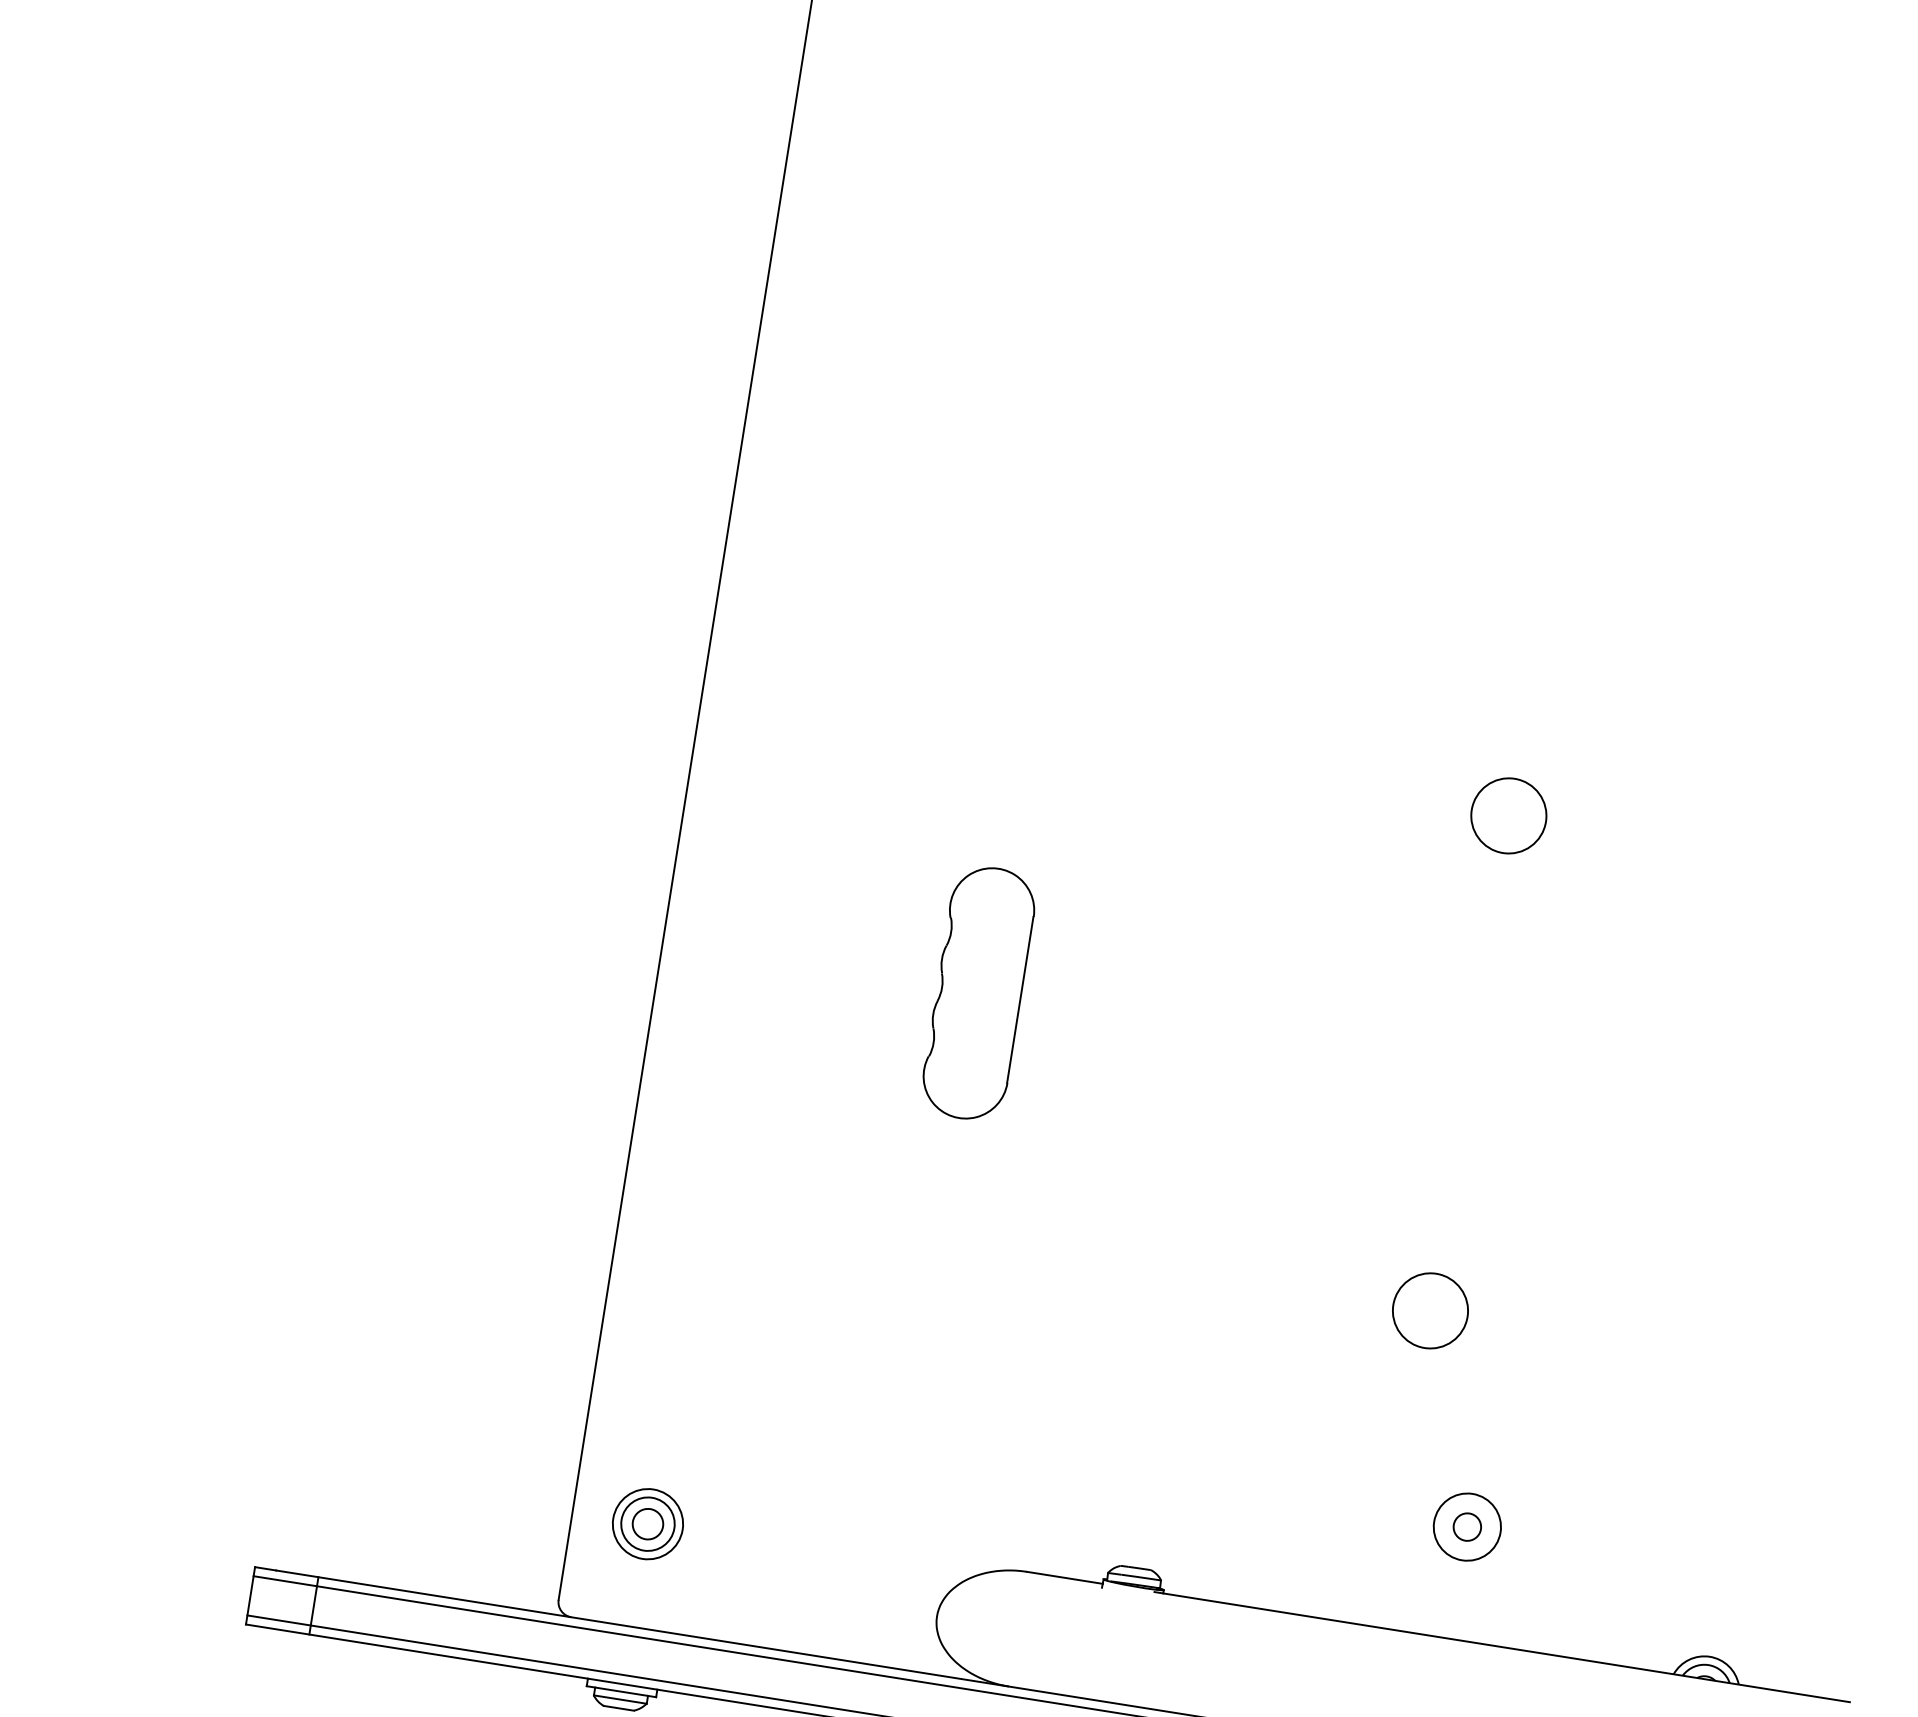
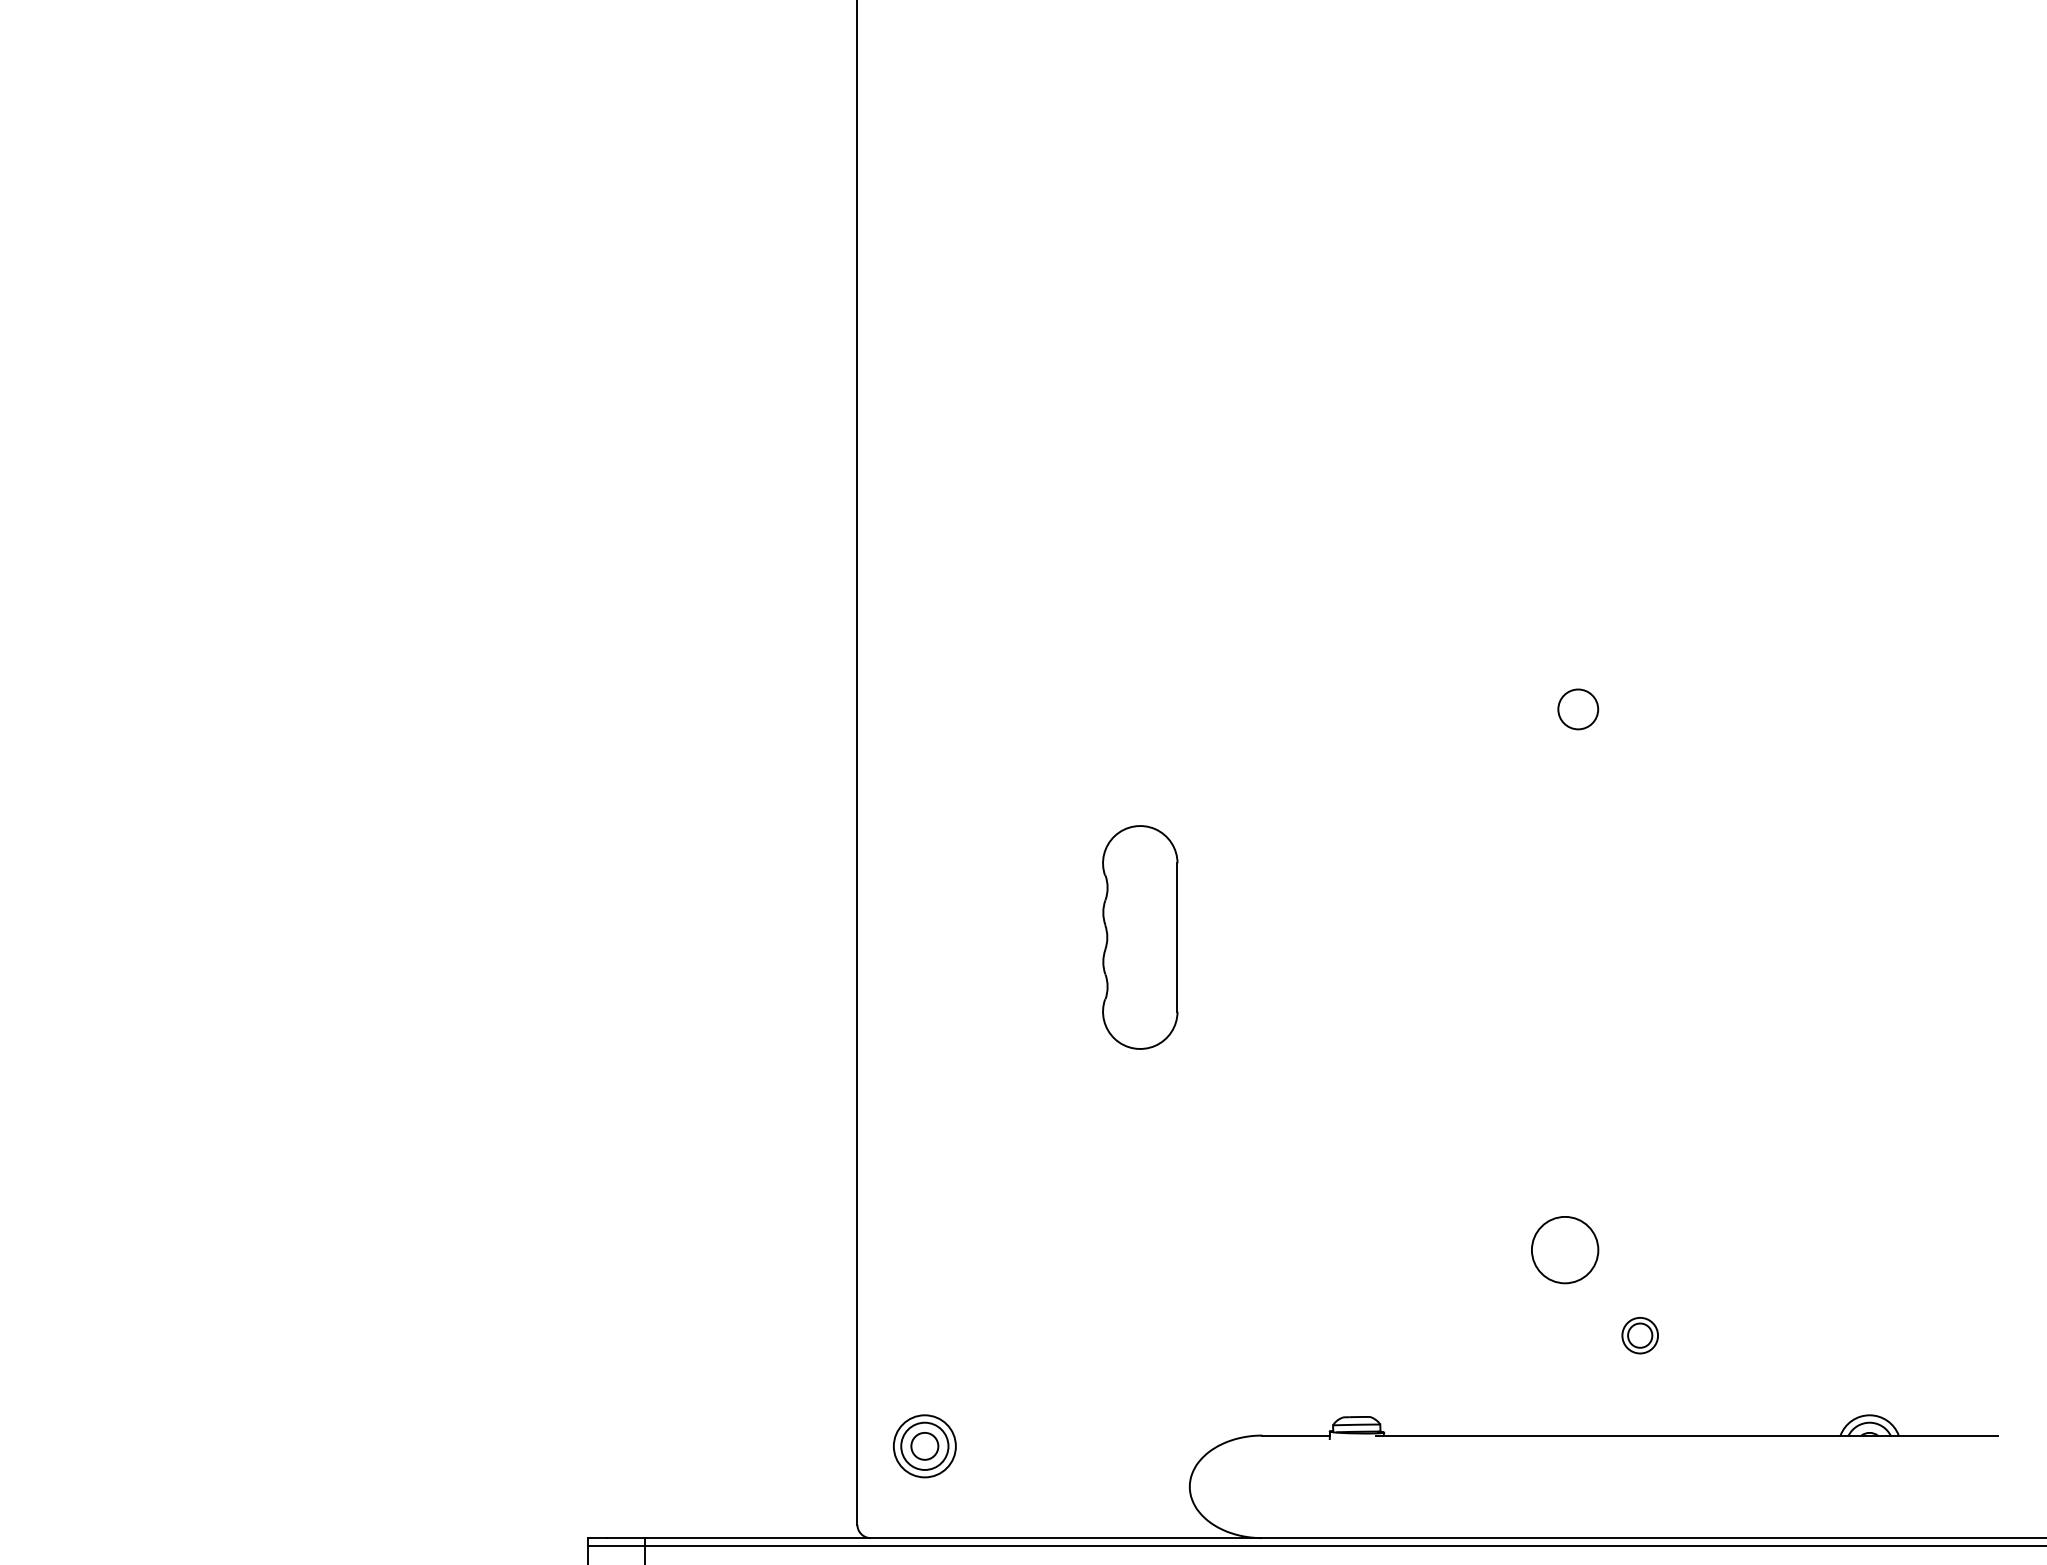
circle: (1509, 816) -> (1578, 709), size x0.6
circle: (1430, 1311) -> (1565, 1250), moved
circle: (1466, 1526) -> (1639, 1335), size x0.6

